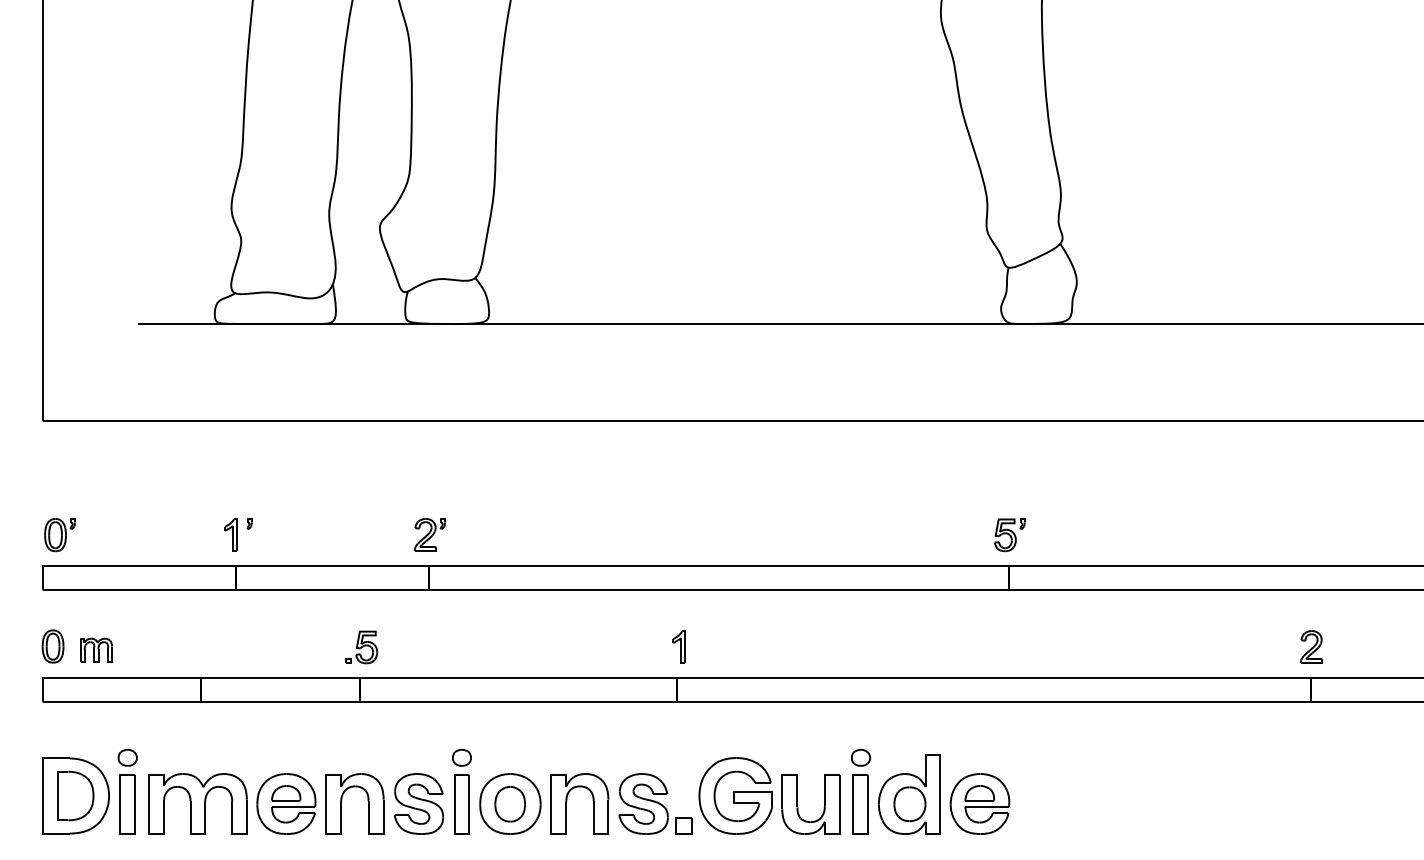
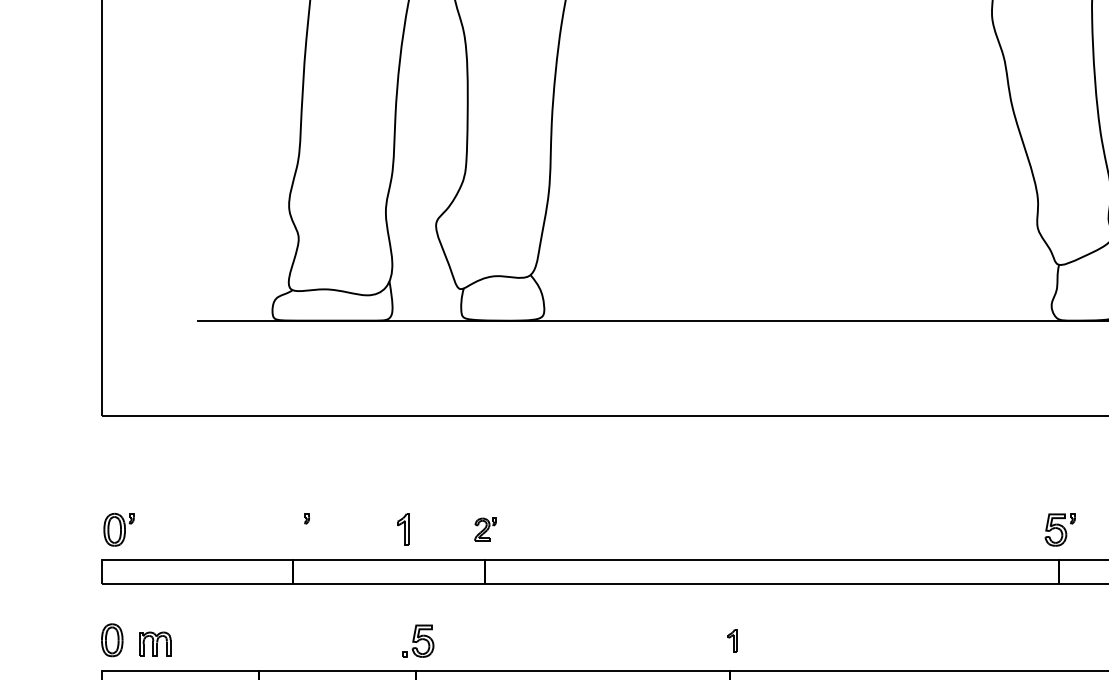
part: (230, 534) -> (403, 529), moved
part: (429, 534) -> (485, 529), size x0.7
part: (678, 646) -> (731, 640), size x0.7

